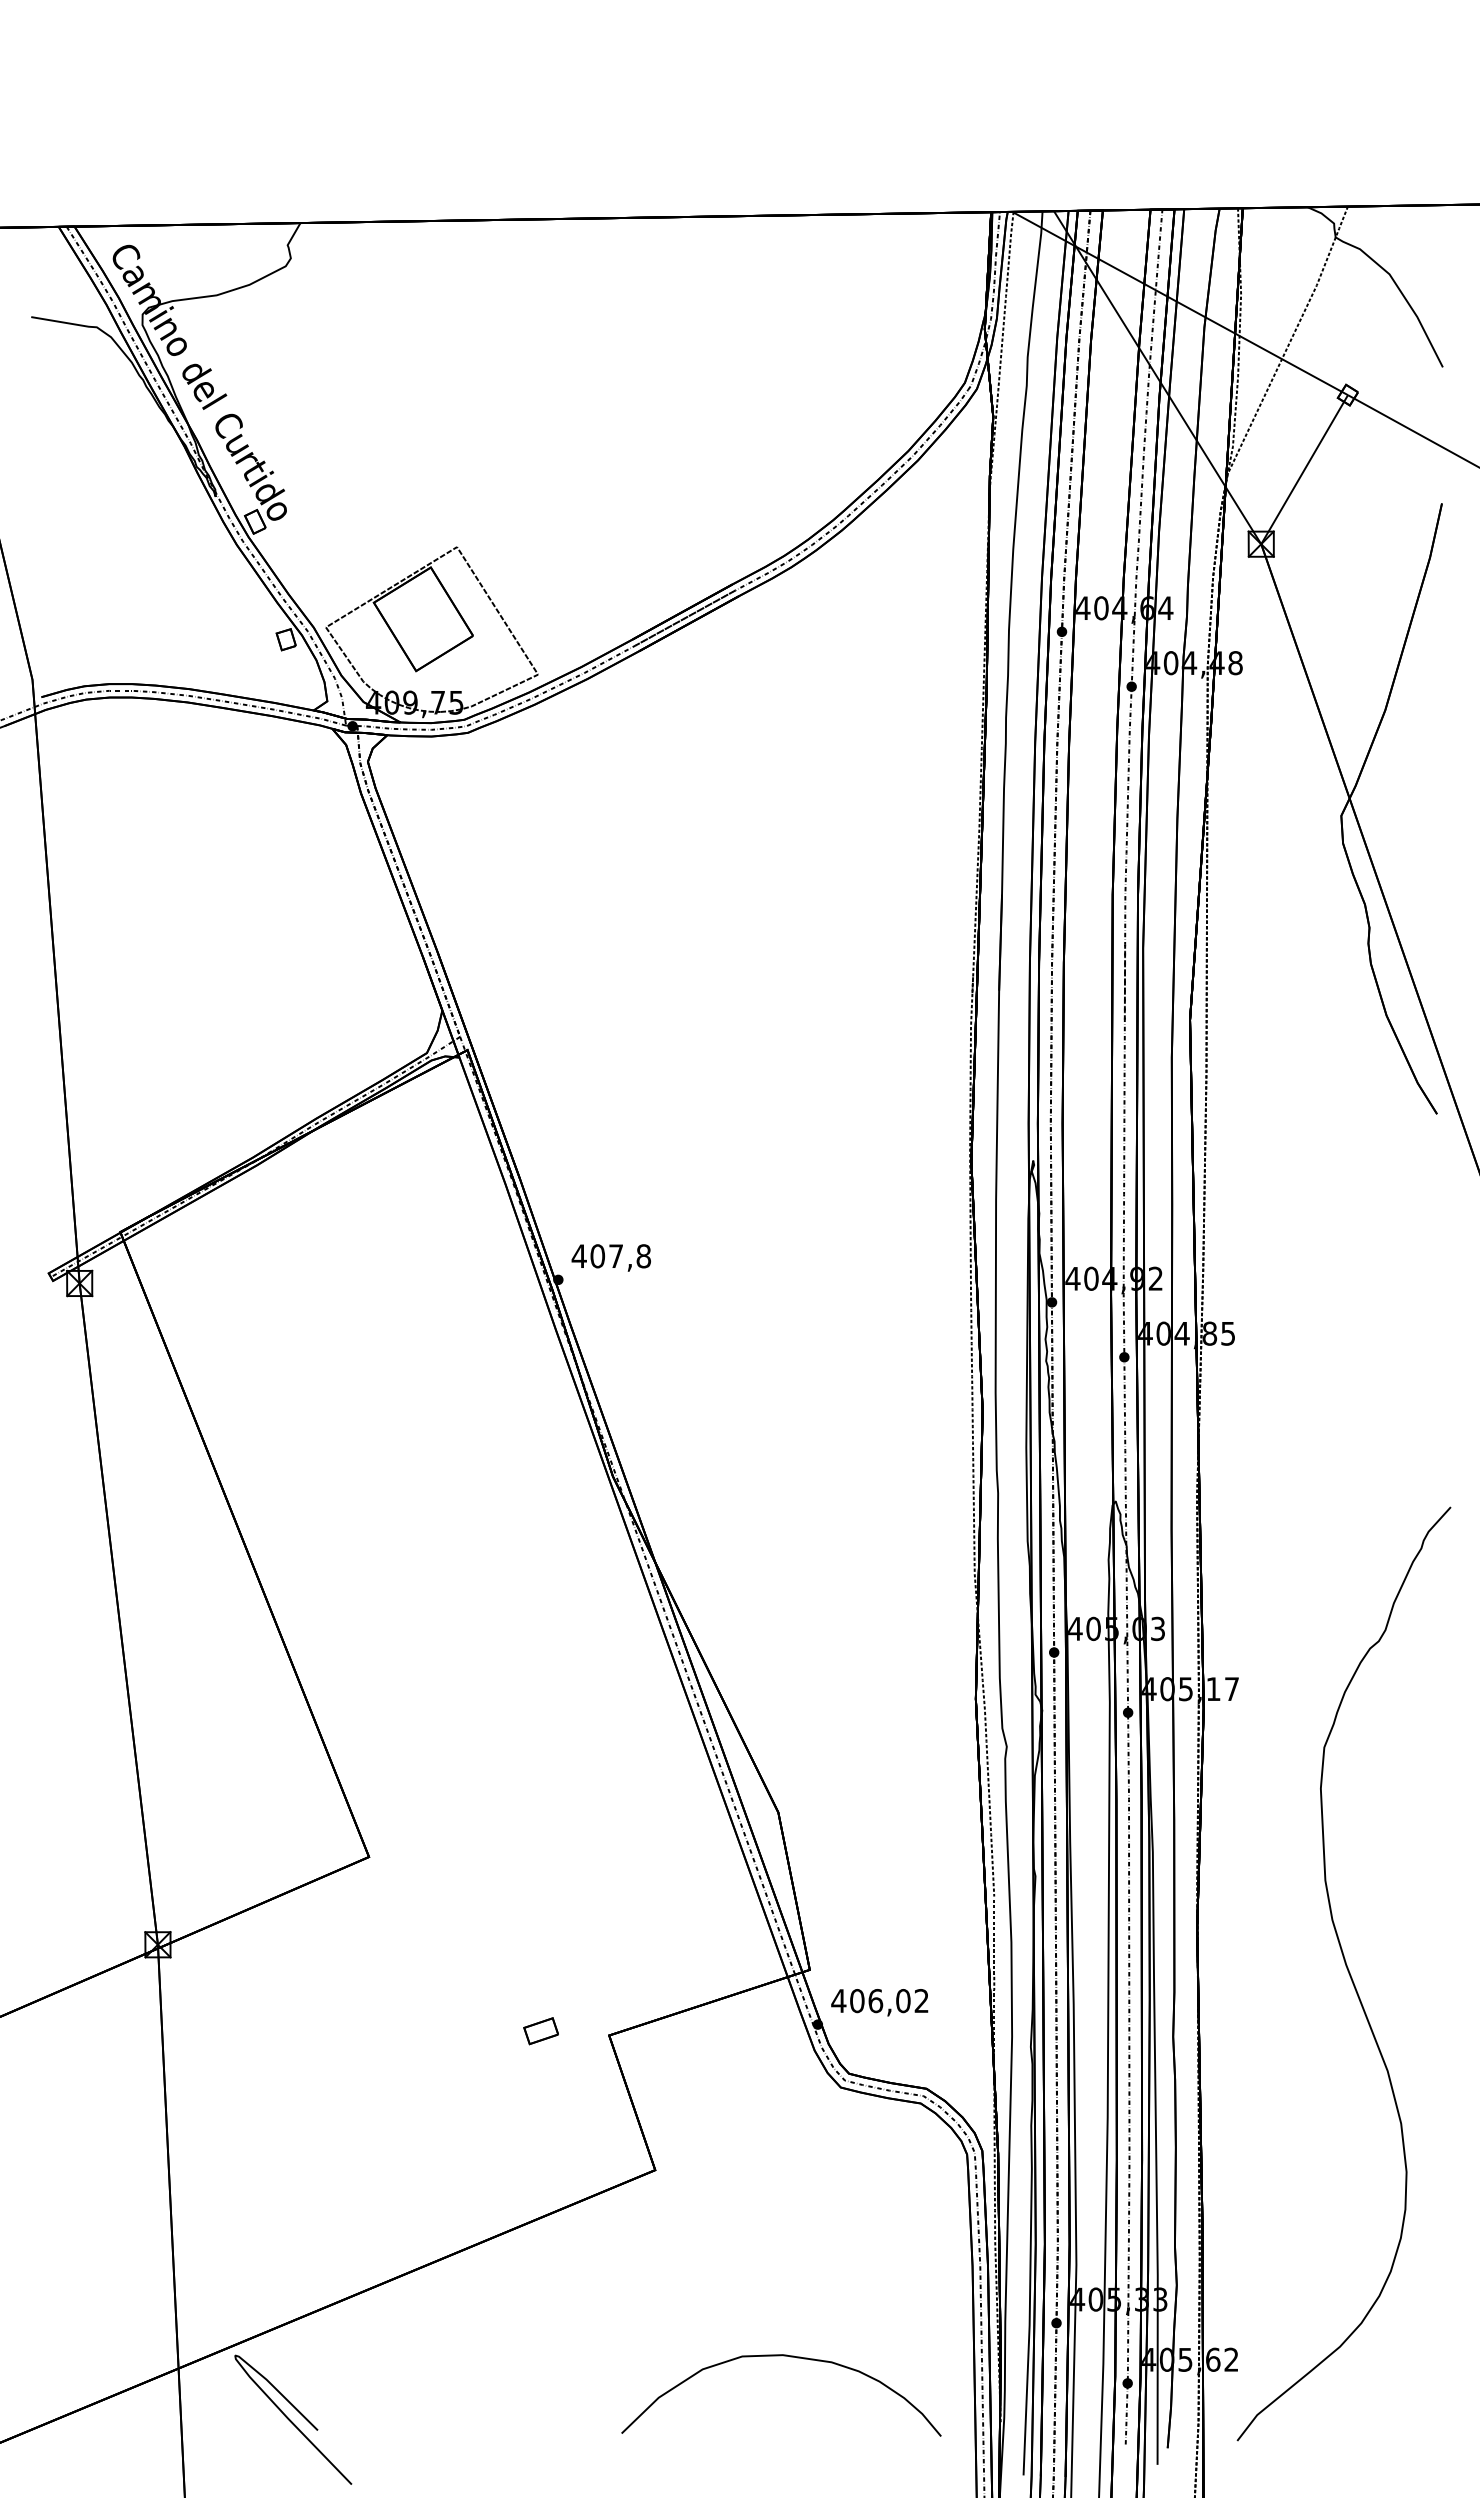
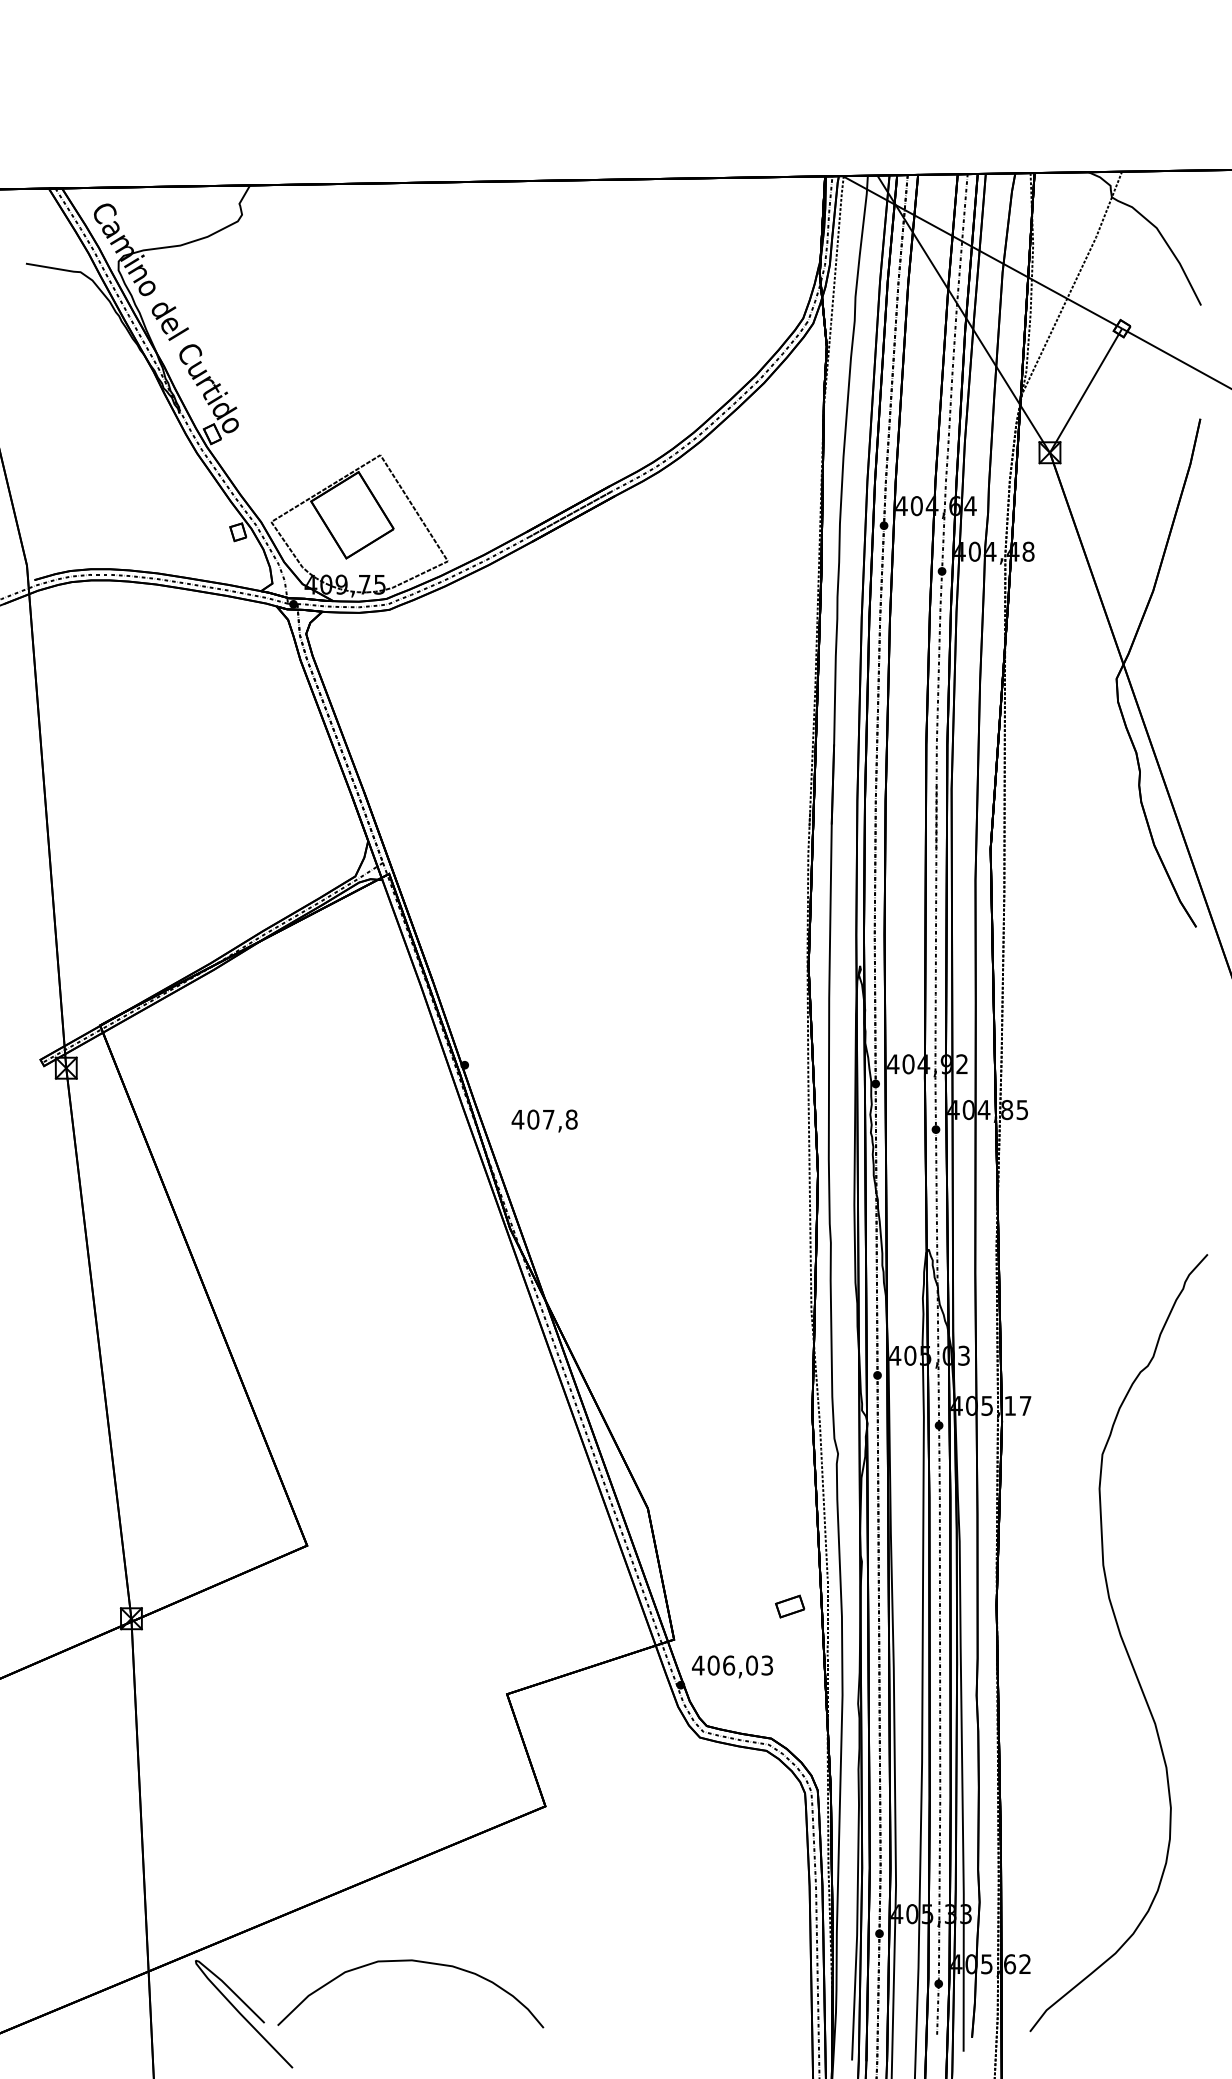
text: (610, 1257) -> (543, 1120), moved
text: (921, 2001) -> (767, 1665), 406,02 -> 406,03
part: (540, 2031) -> (789, 1606), moved
curve: (781, 2356) -> (410, 1961), moved

